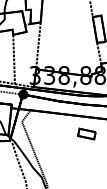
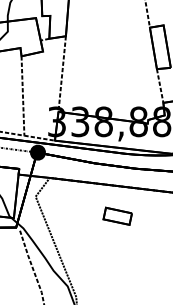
part: (86, 133) -> (117, 215), moved

